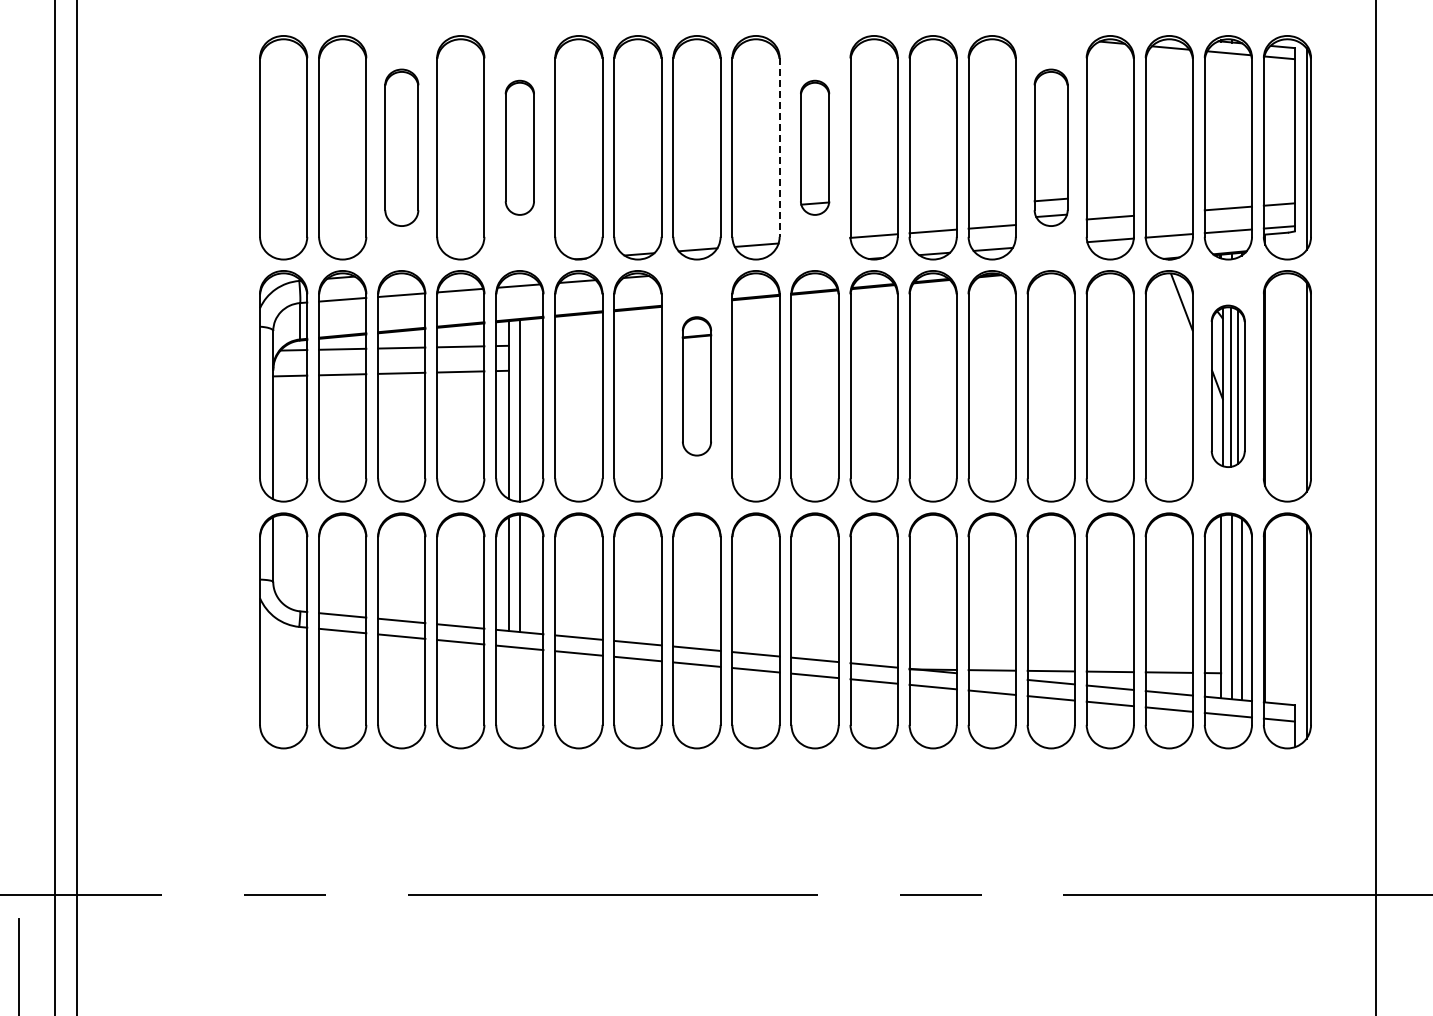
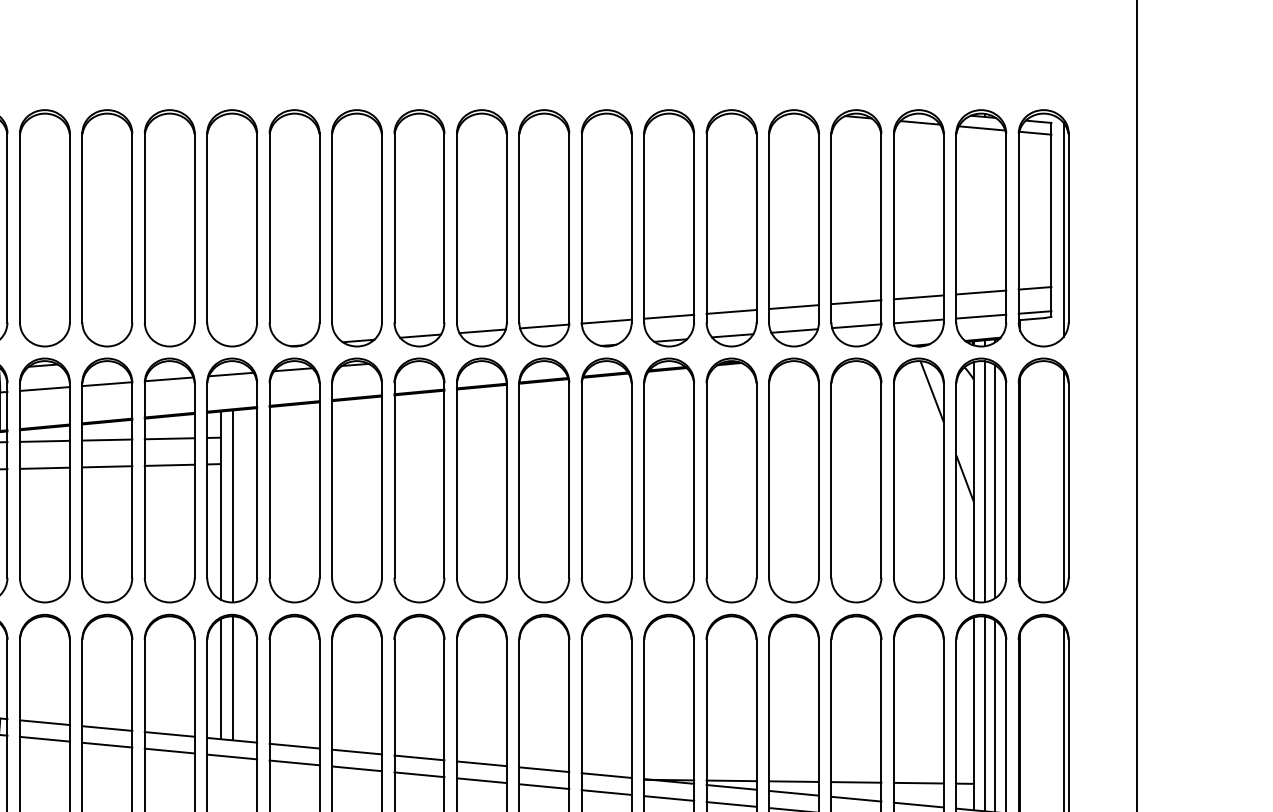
part: (401, 147) -> (107, 228), size x1.43
part: (519, 147) -> (231, 228), size x1.67
line: (779, 147) -> (506, 228), dashed -> solid
part: (814, 147) -> (543, 228), size x1.67
part: (1050, 147) -> (793, 228), size x1.43
line: (1168, 212) -> (917, 296), added
part: (696, 386) -> (418, 480), size x1.67
part: (1227, 386) -> (980, 480), size x1.43
line: (991, 676) -> (730, 787), added

